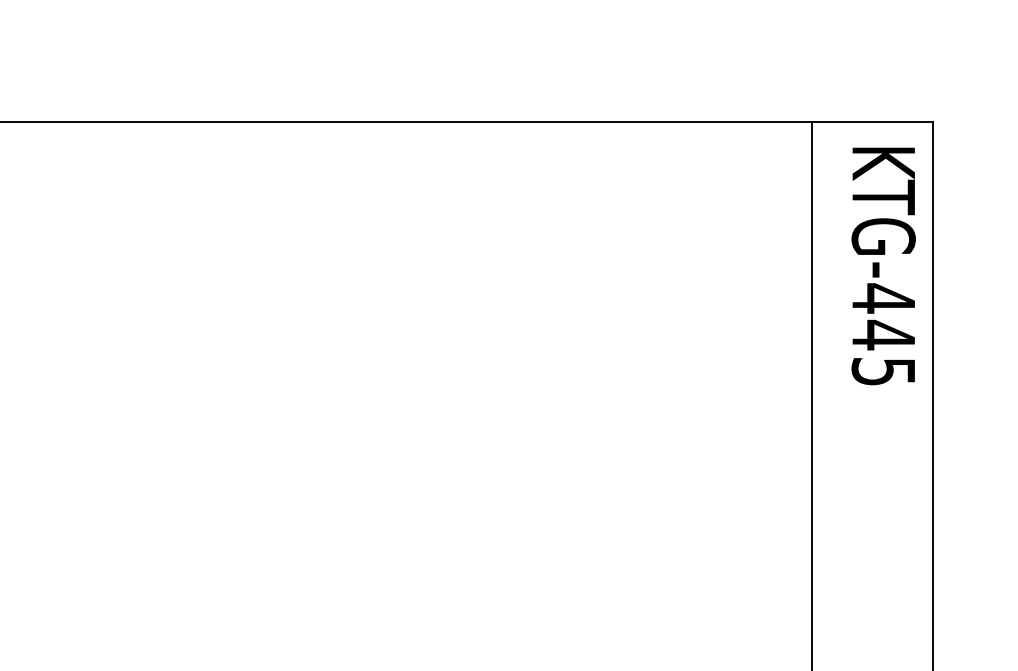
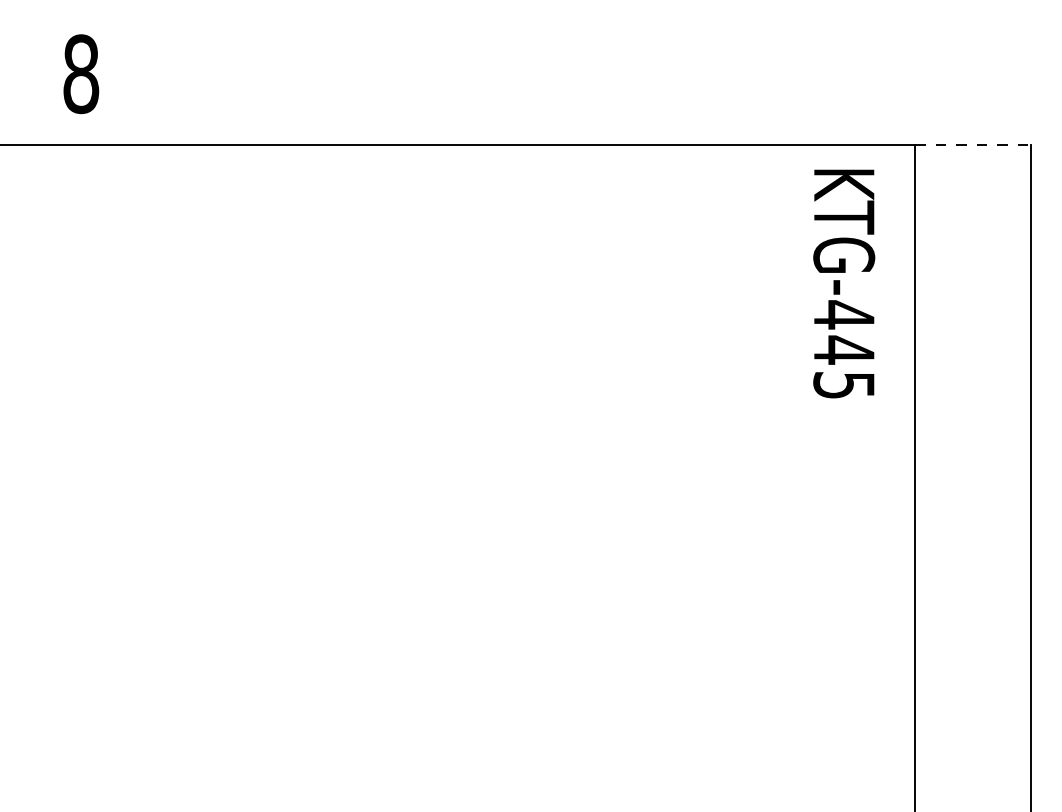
line: (872, 122) -> (973, 145), solid -> dashed
text: (884, 265) -> (844, 283), moved

